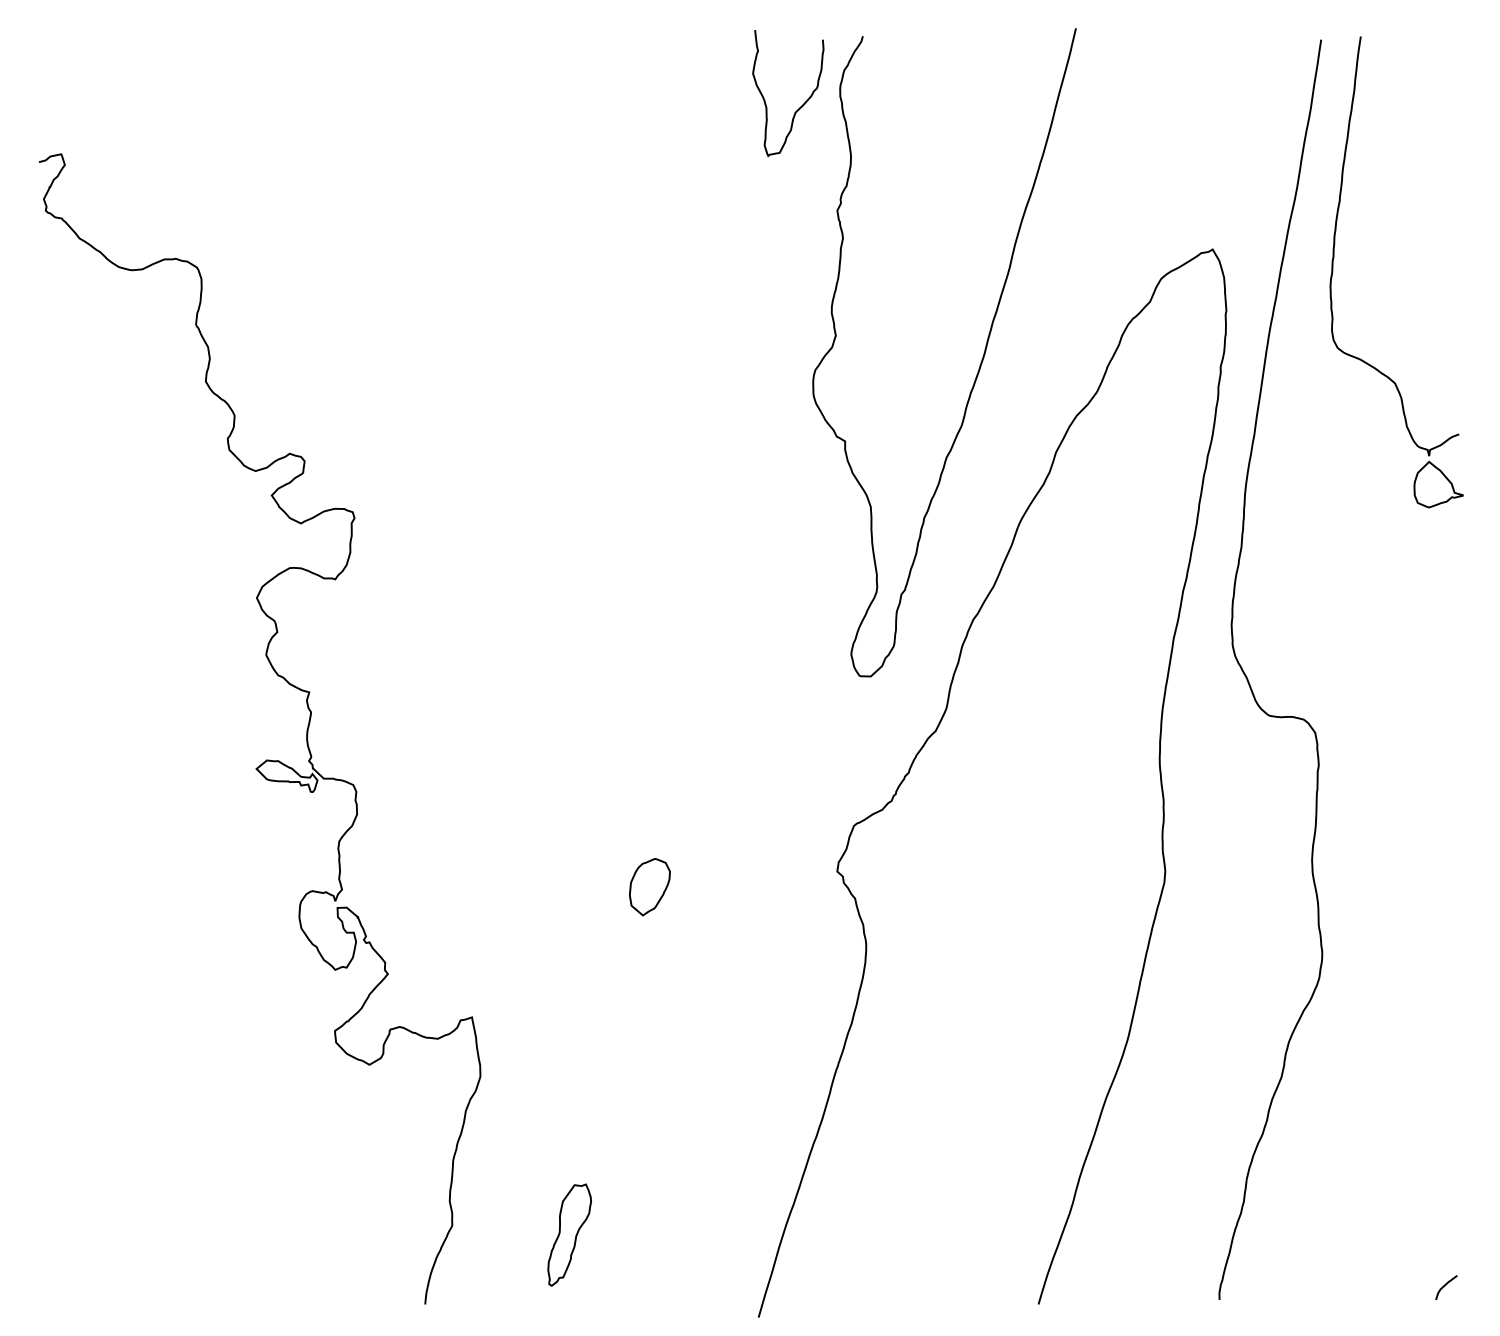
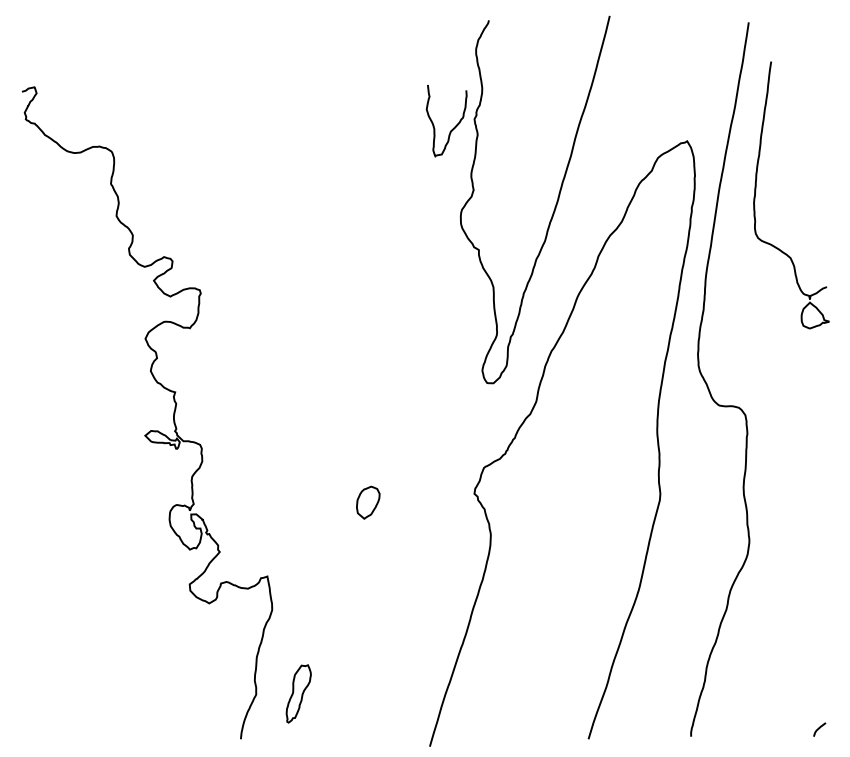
curve: (800, 105) -> (453, 127), moved
part: (1334, 265) -> (756, 191), moved
part: (569, 1234) -> (298, 693), moved

